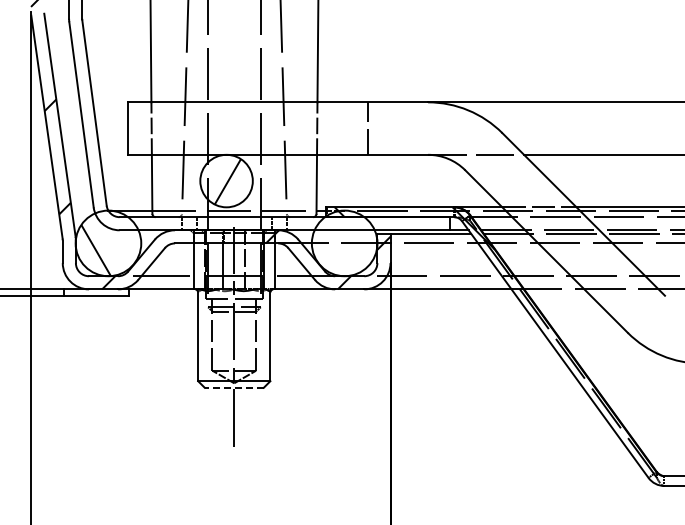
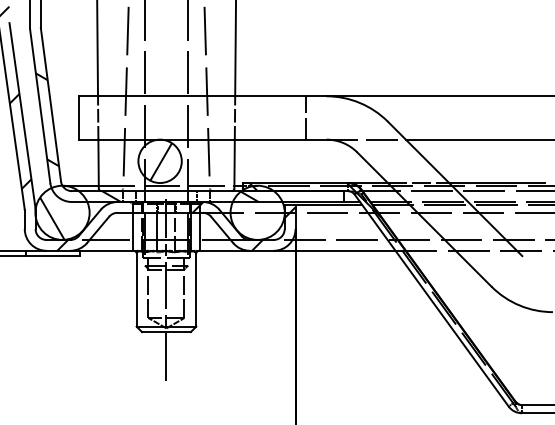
line: (367, 128) -> (306, 117), moved
hatch: (210, 152) -> (146, 137), added
line: (234, 387) -> (166, 331), dashed -> solid

